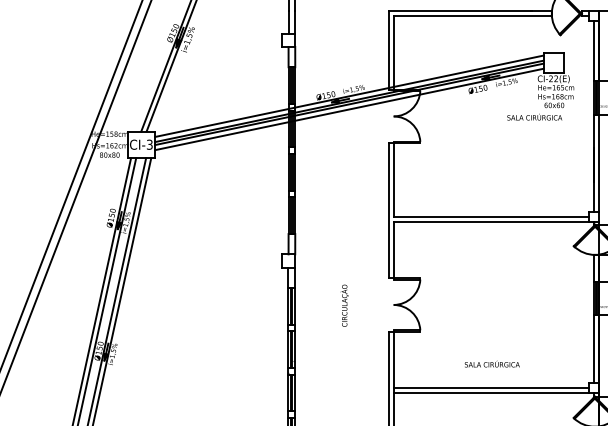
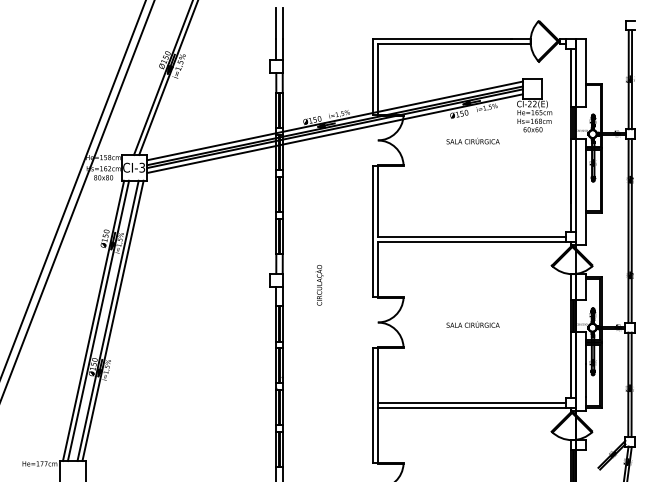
text: (534, 117) -> (472, 141), moved
text: (344, 305) -> (319, 285), moved
text: (491, 363) -> (472, 324), moved

